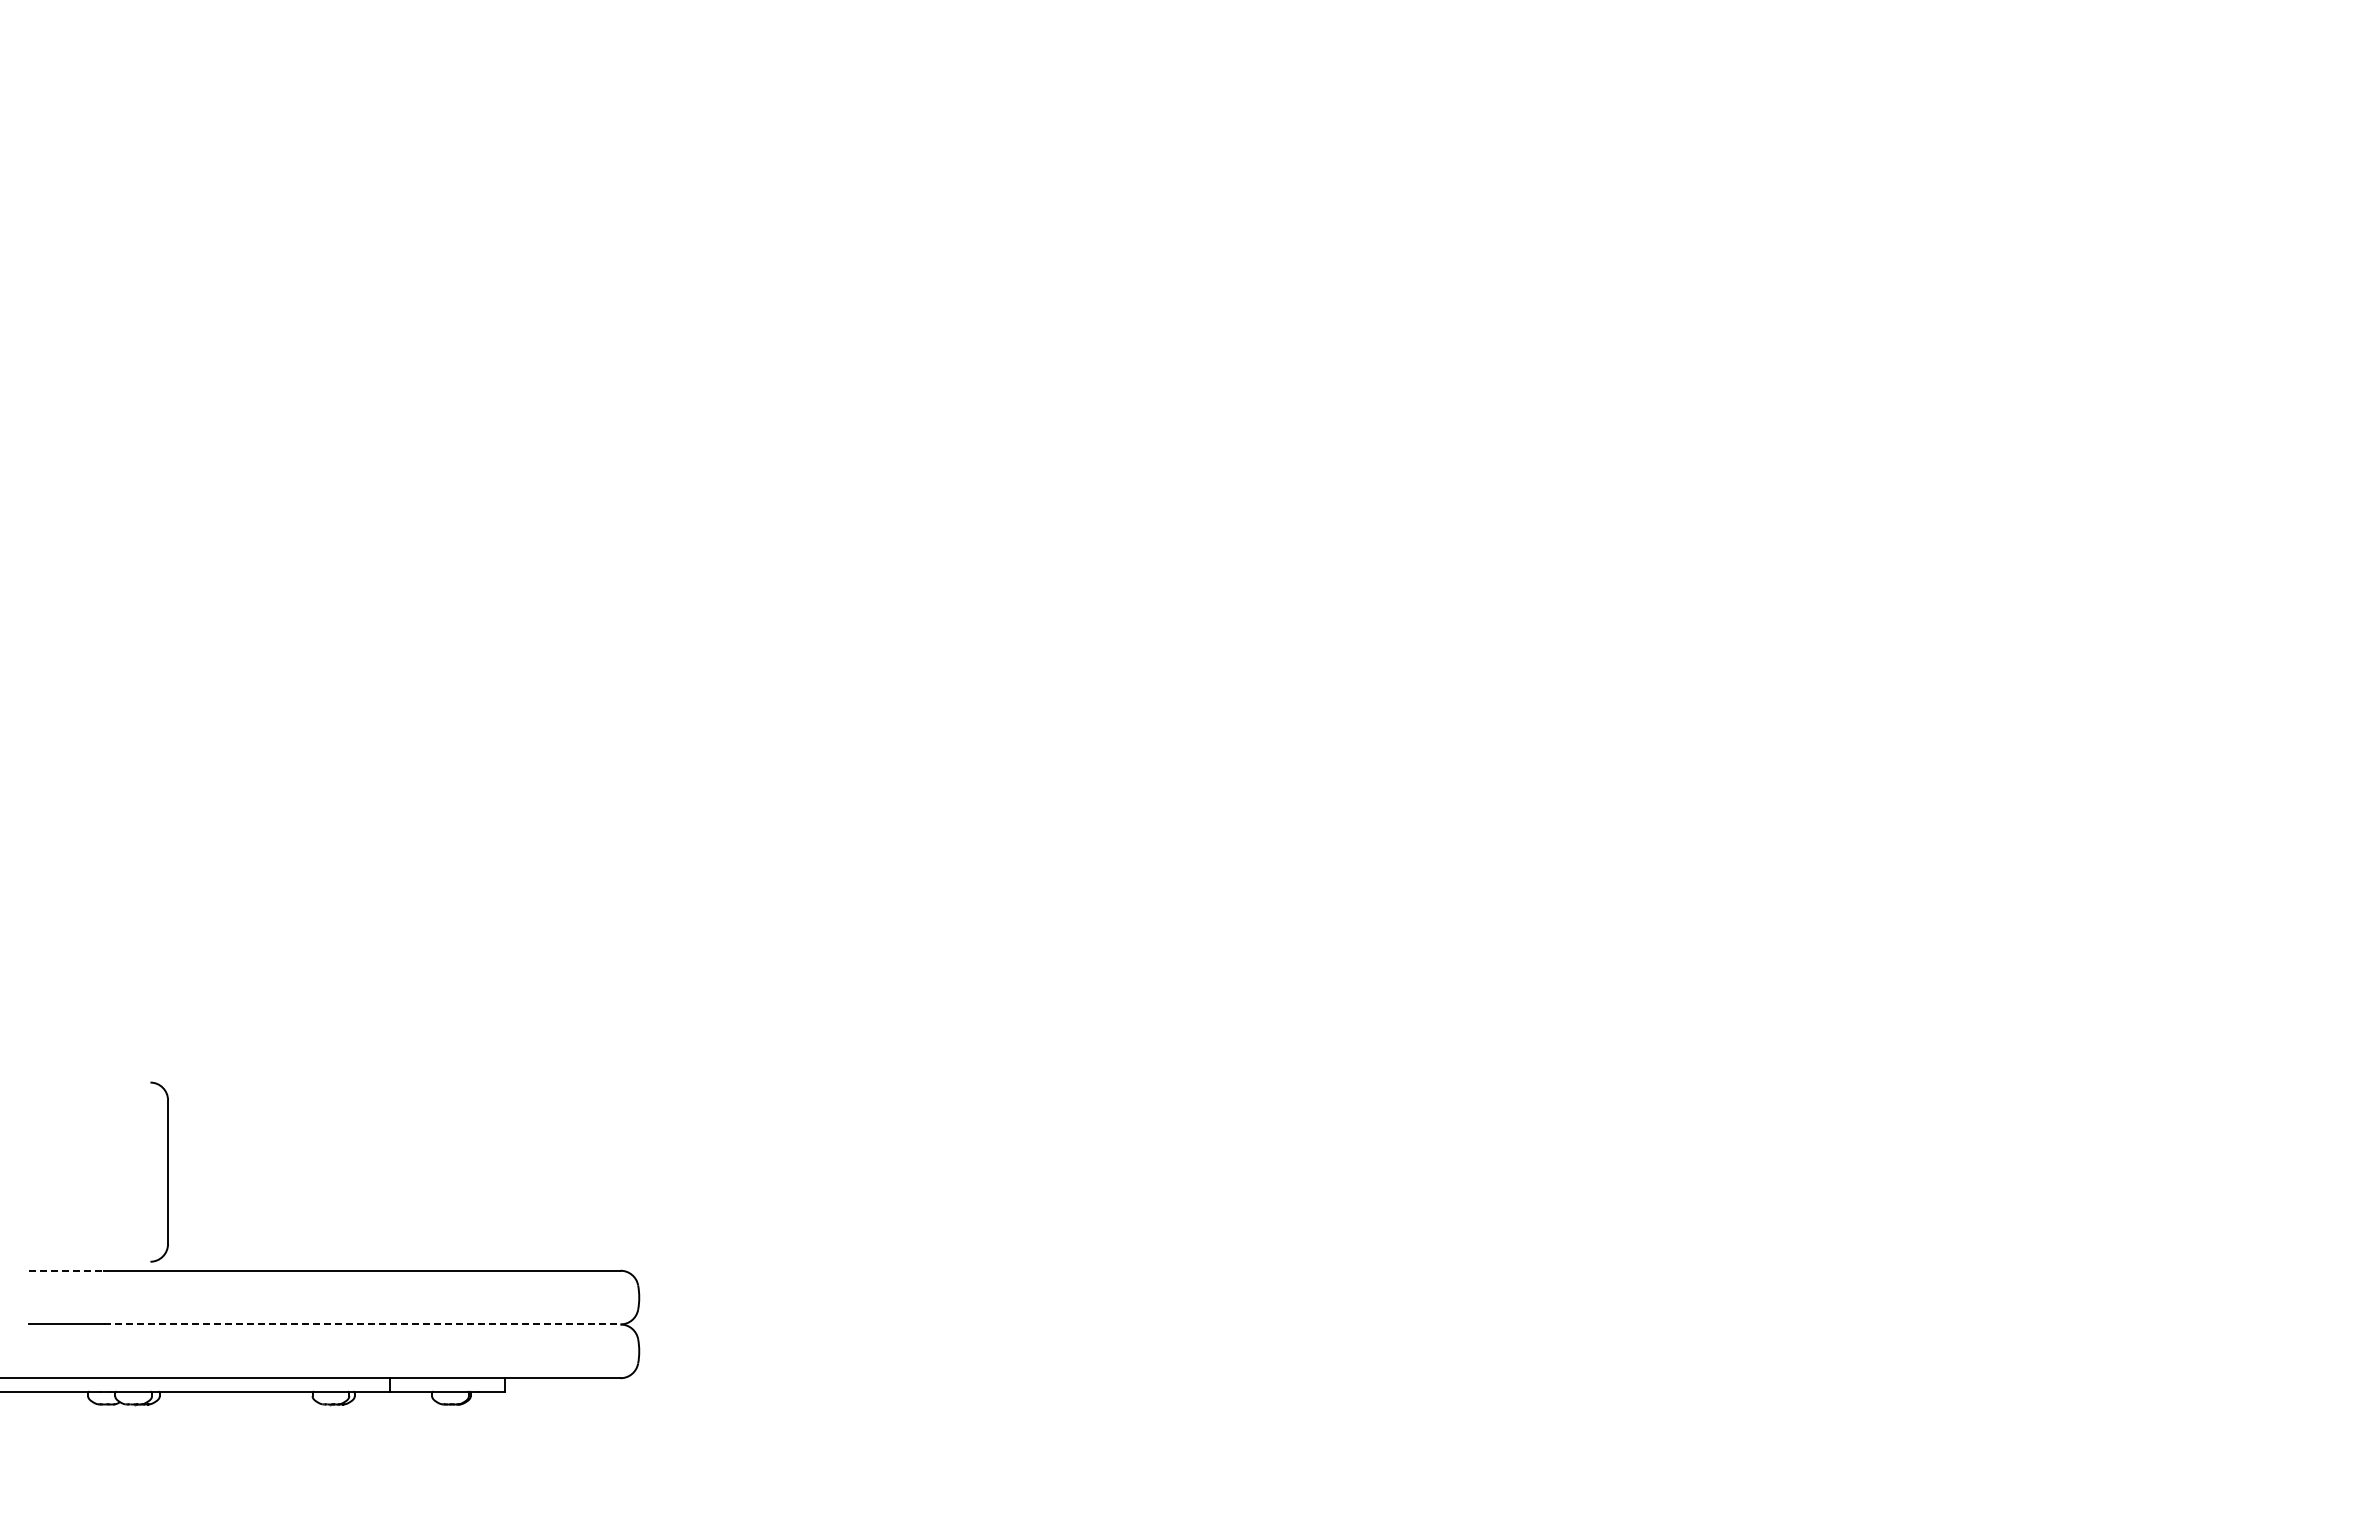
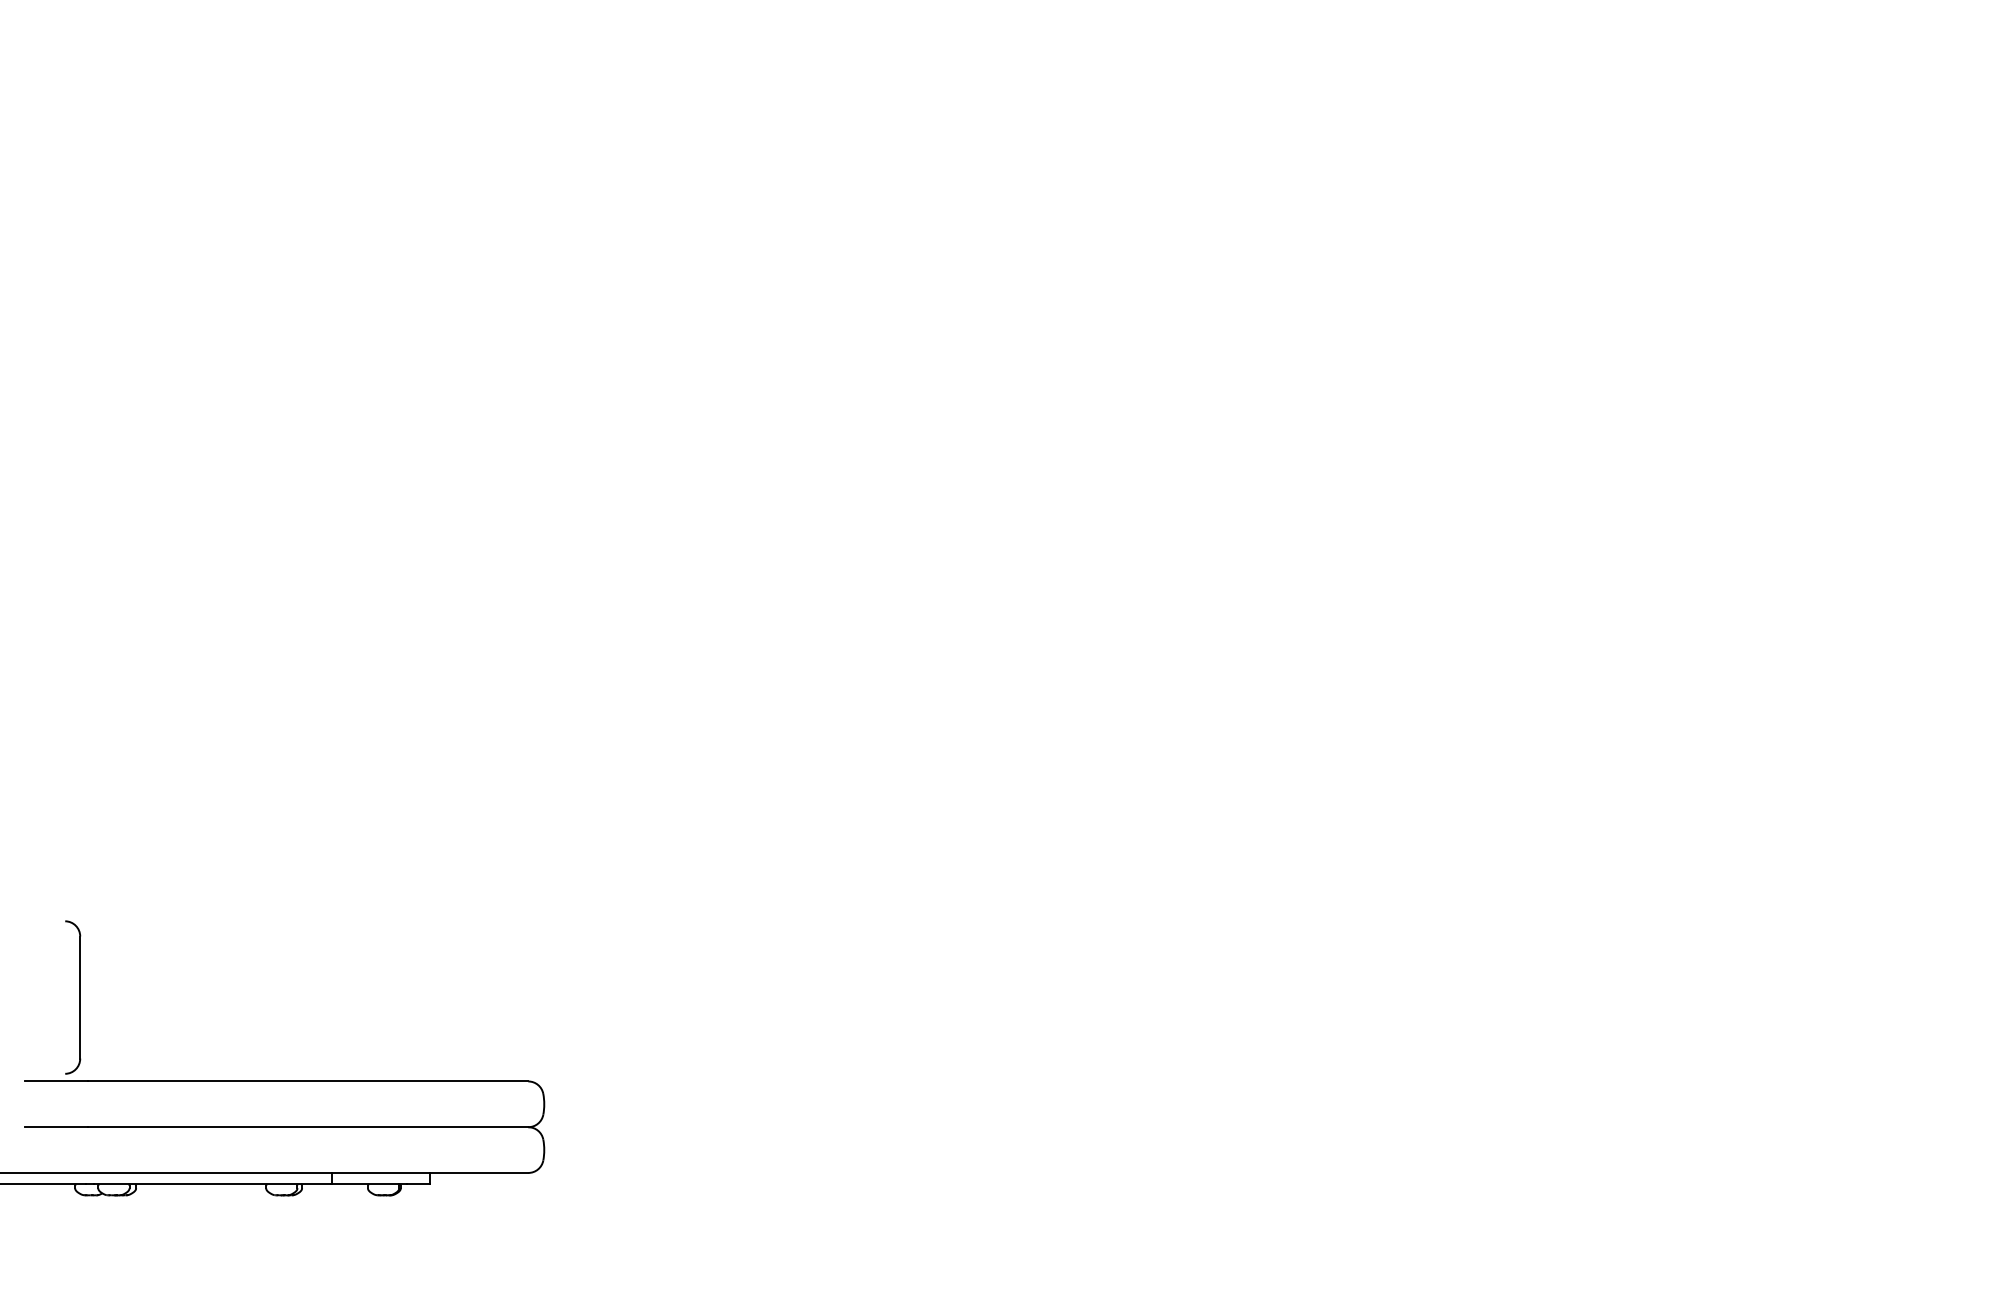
part: (167, 1171) -> (79, 996), moved
line: (66, 1270) -> (56, 1081), dashed -> solid
line: (362, 1324) -> (308, 1127), dashed -> solid

